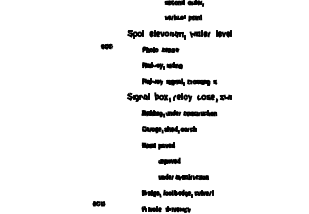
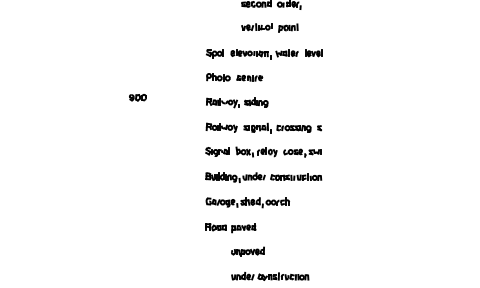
part: (179, 34) -> (263, 53), size x0.71
part: (106, 46) -> (137, 97), moved
part: (178, 97) -> (262, 152), size x0.71

